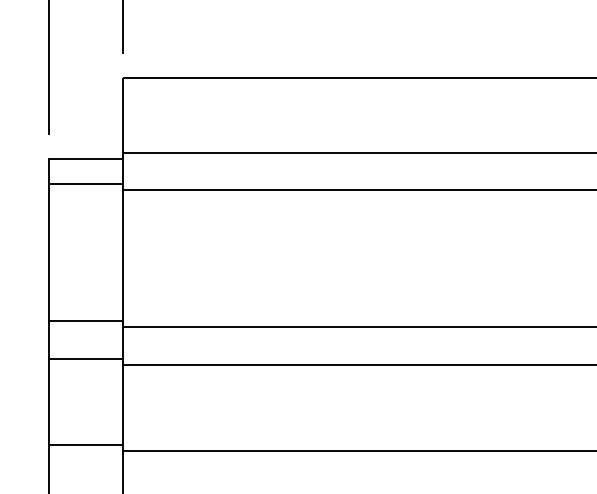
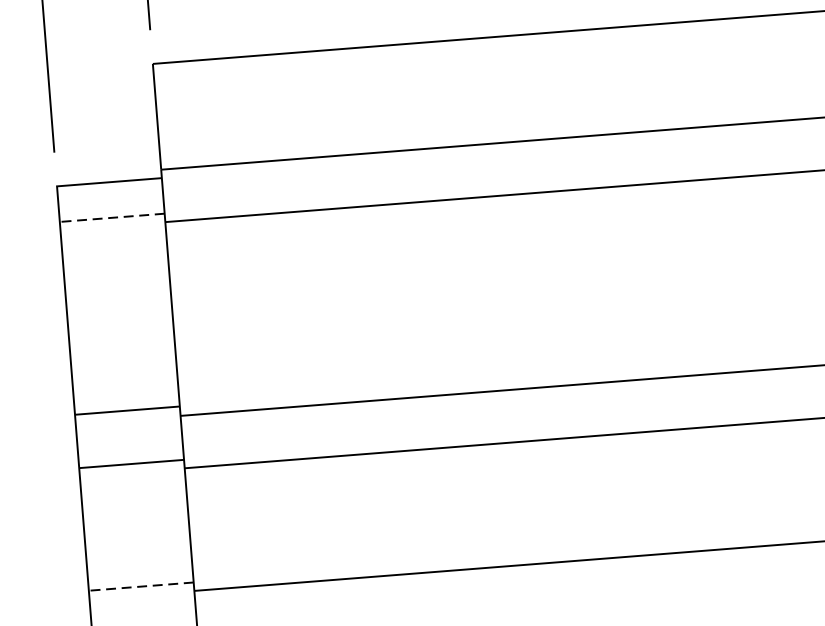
line: (85, 184) -> (111, 218), solid -> dashed
line: (85, 445) -> (140, 586), solid -> dashed

